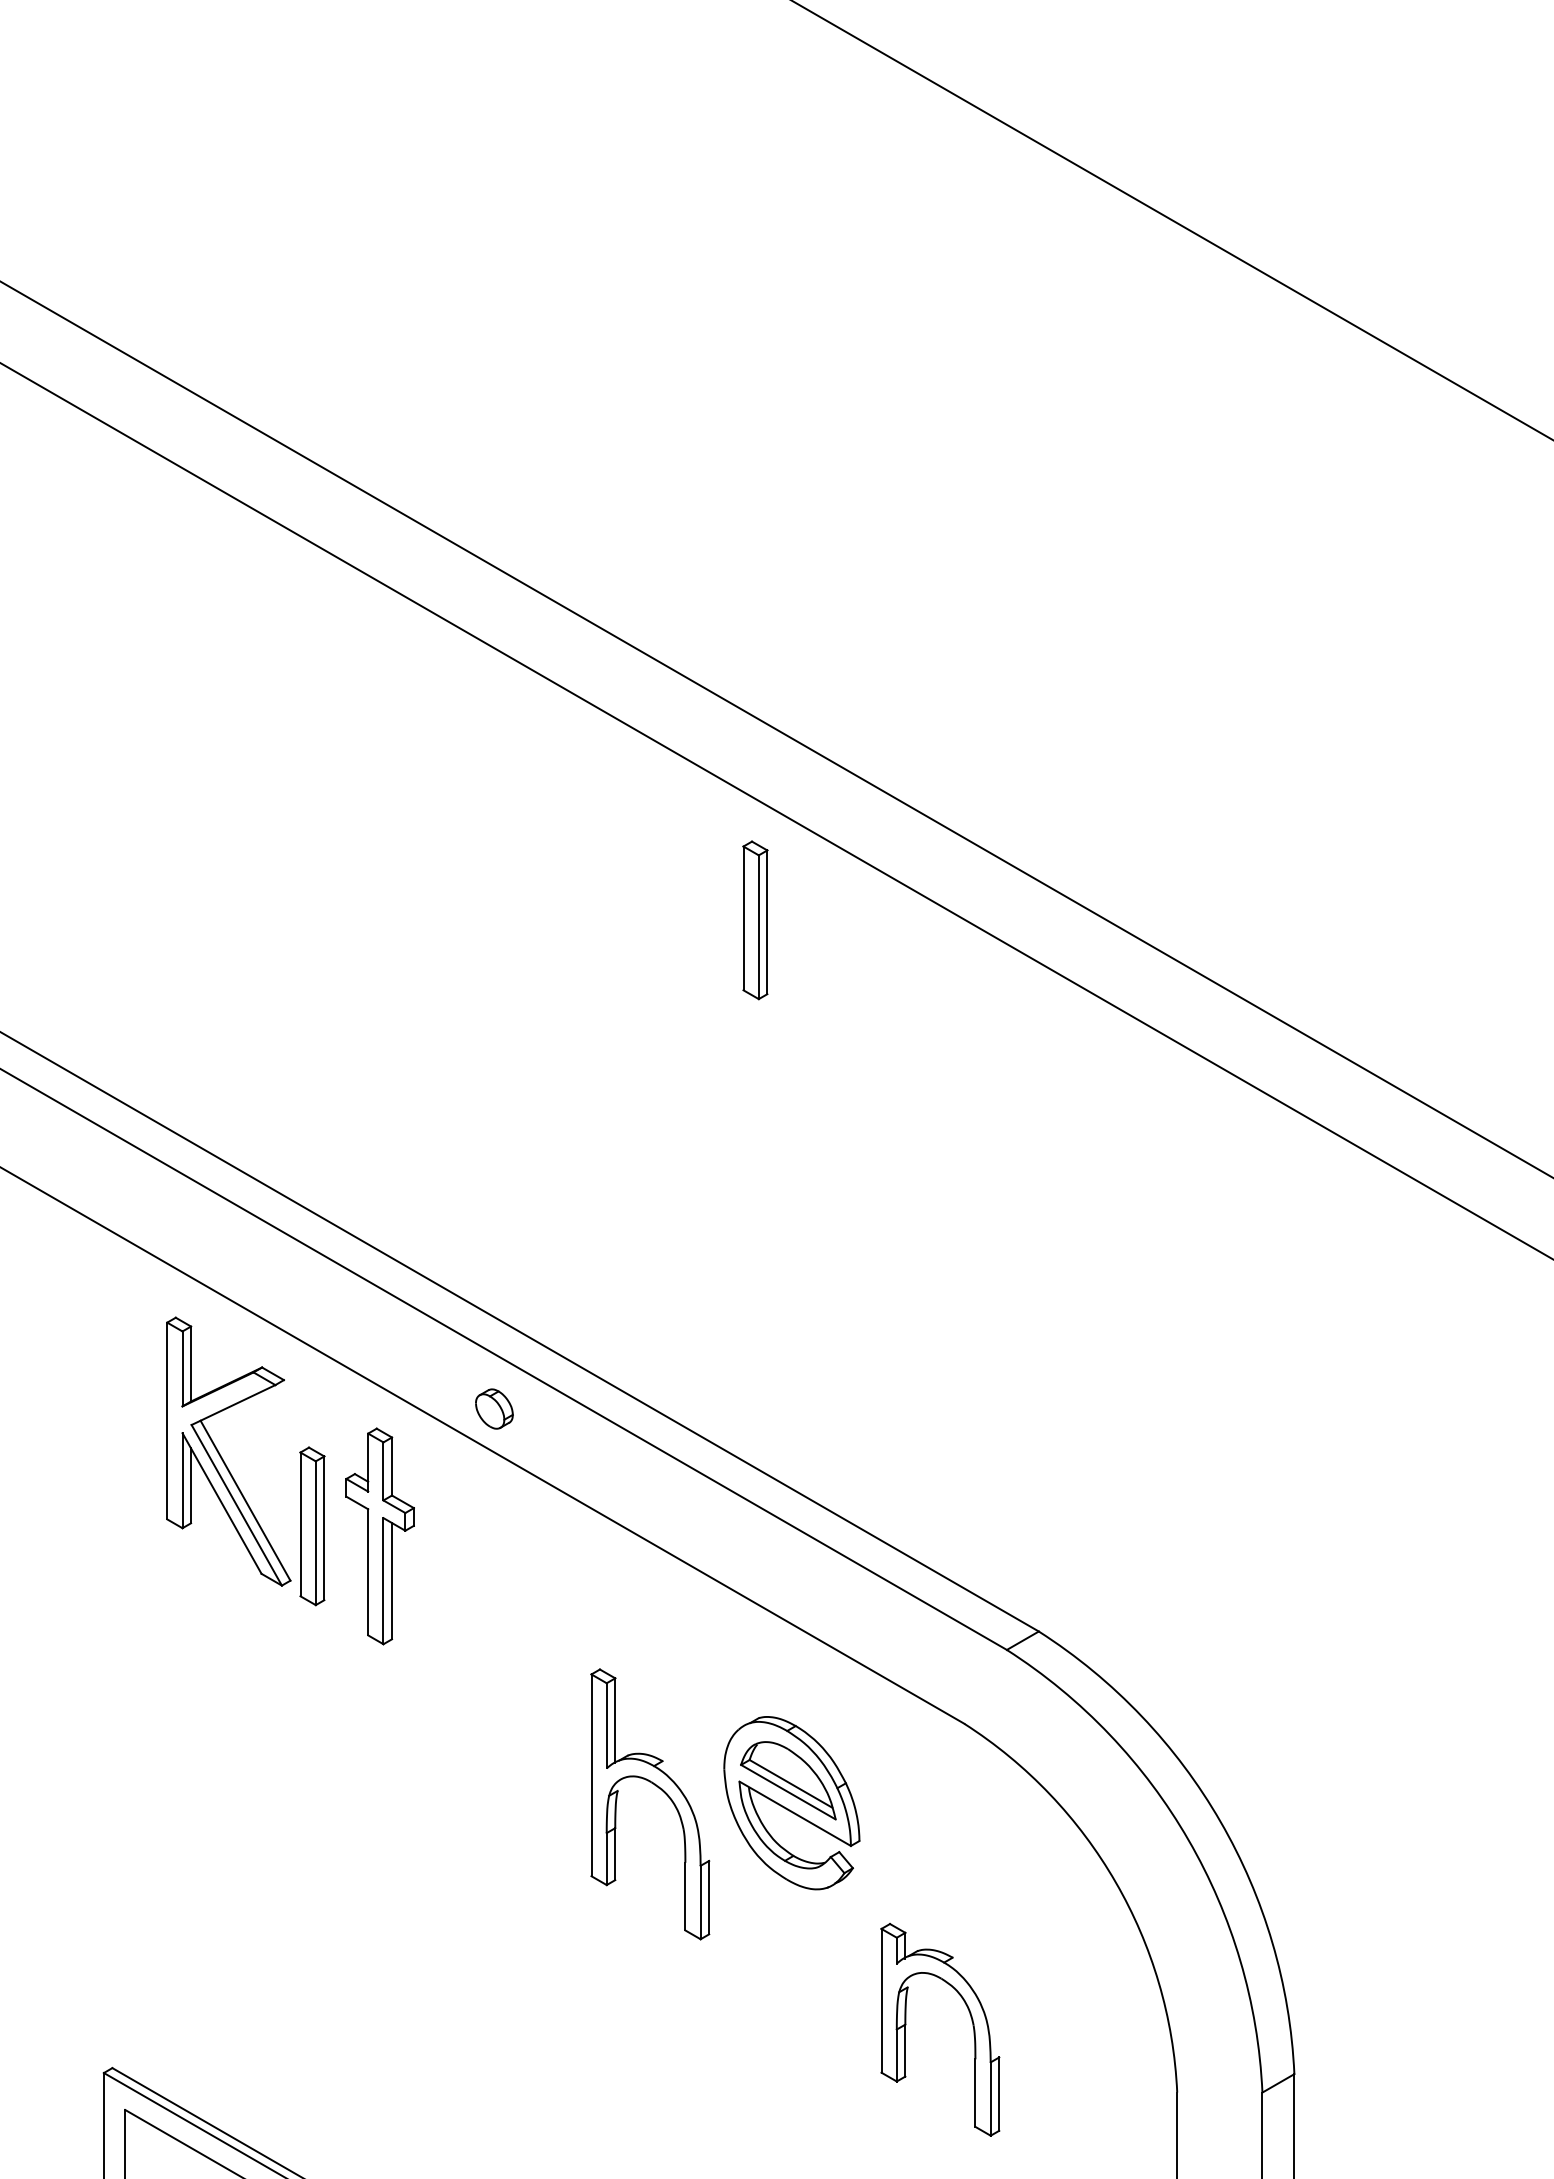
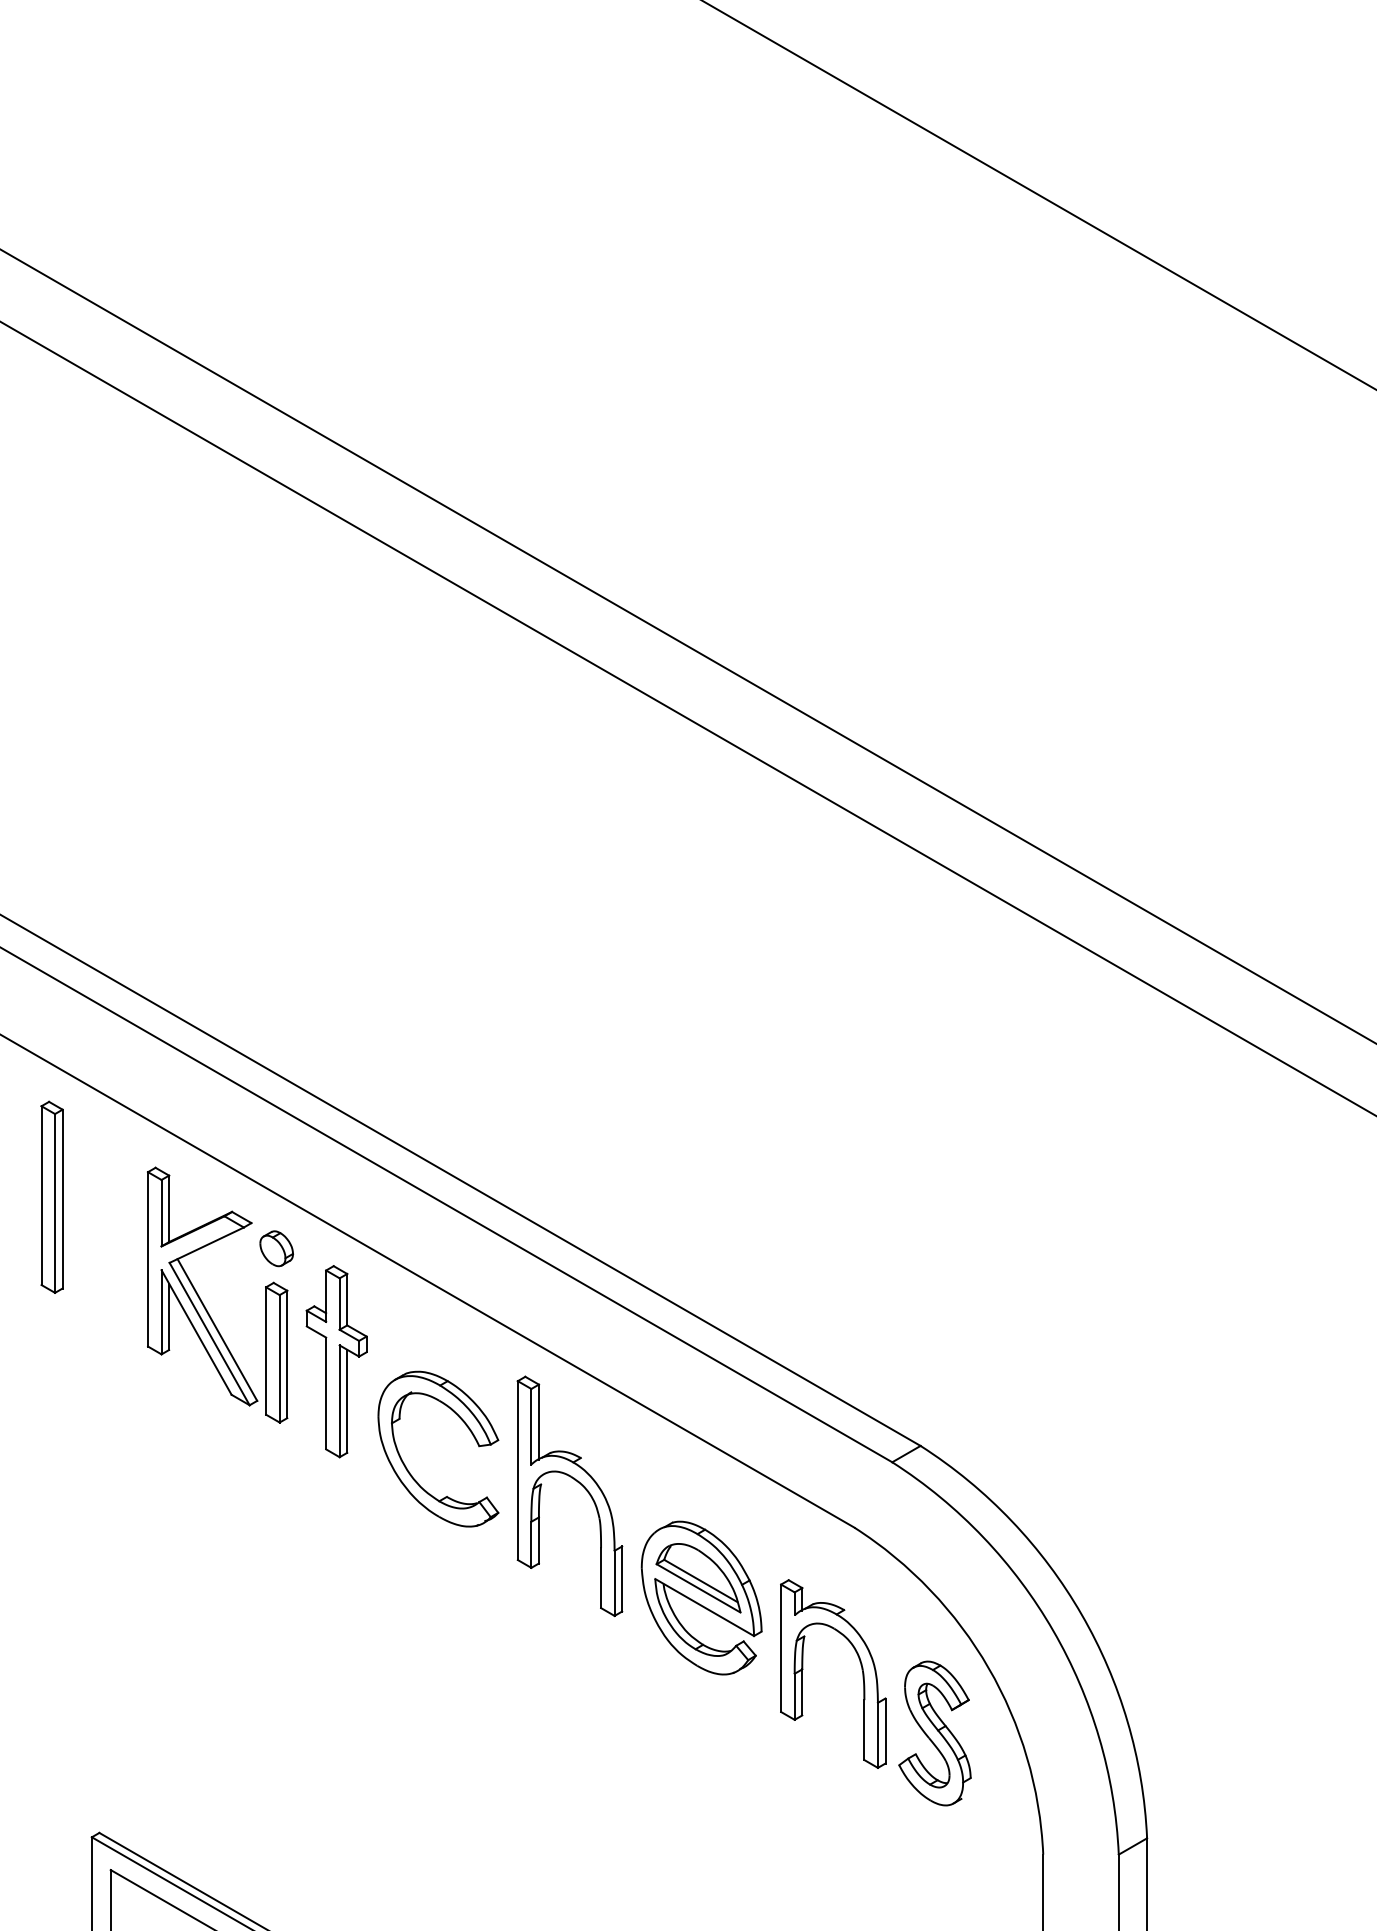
part: (755, 920) -> (669, 815), removed
part: (58, 1350) -> (51, 1196), added
part: (494, 1408) -> (276, 1248), moved
part: (525, 1608) -> (465, 1425), added
part: (662, 1791) -> (580, 1484), moved
part: (1054, 1955) -> (934, 1733), added
part: (971, 2021) -> (860, 1666), moved

